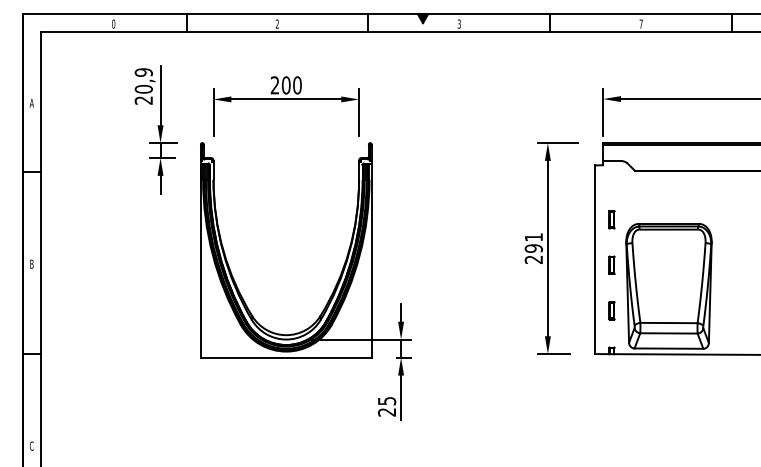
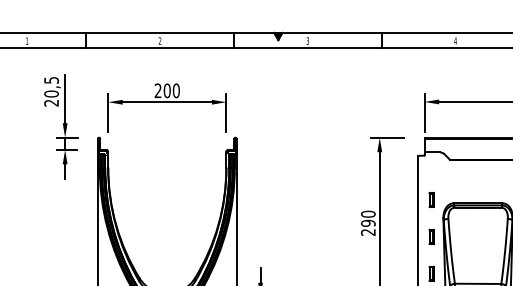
text: (113, 23) -> (26, 40), 0 -> 1
text: (640, 23) -> (454, 40), 7 -> 4
text: (143, 72) -> (51, 80), 20,9 -> 20,5
text: (533, 237) -> (368, 214), 291 -> 290

